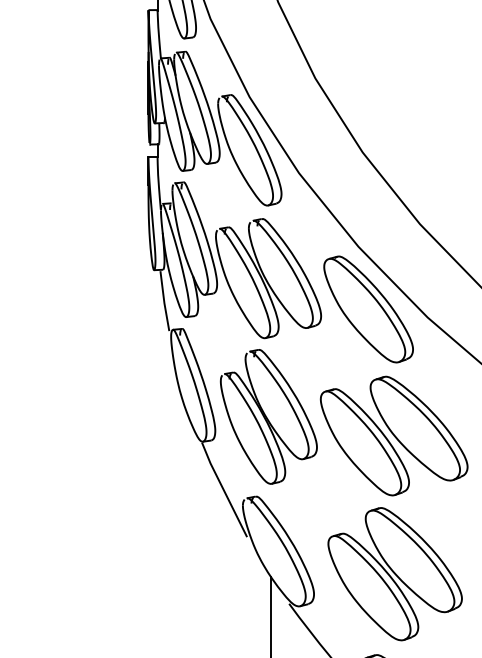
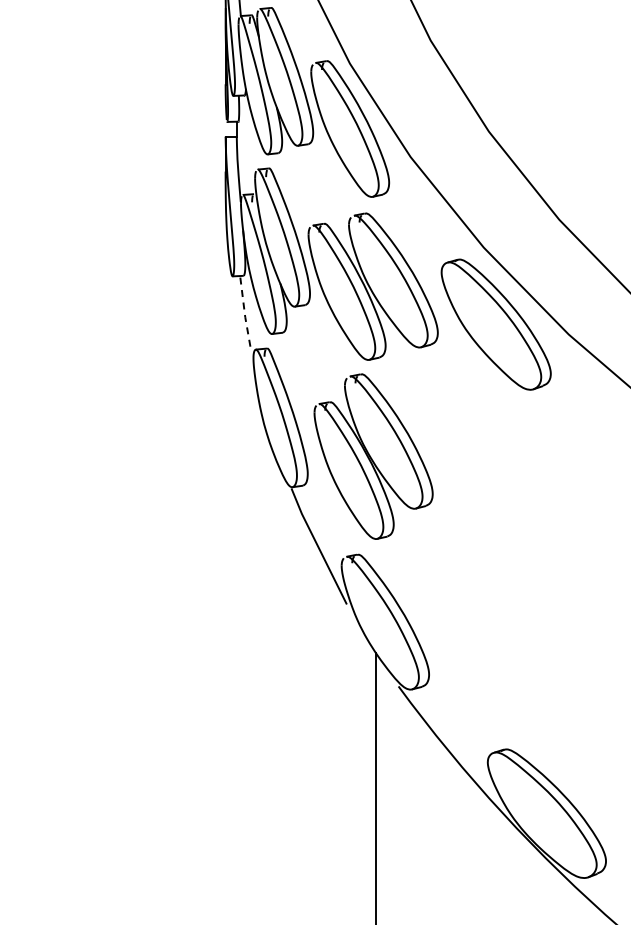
line: (164, 302) -> (245, 315), solid -> dashed
part: (394, 436) -> (527, 480), removed
part: (394, 573) -> (528, 649), removed

